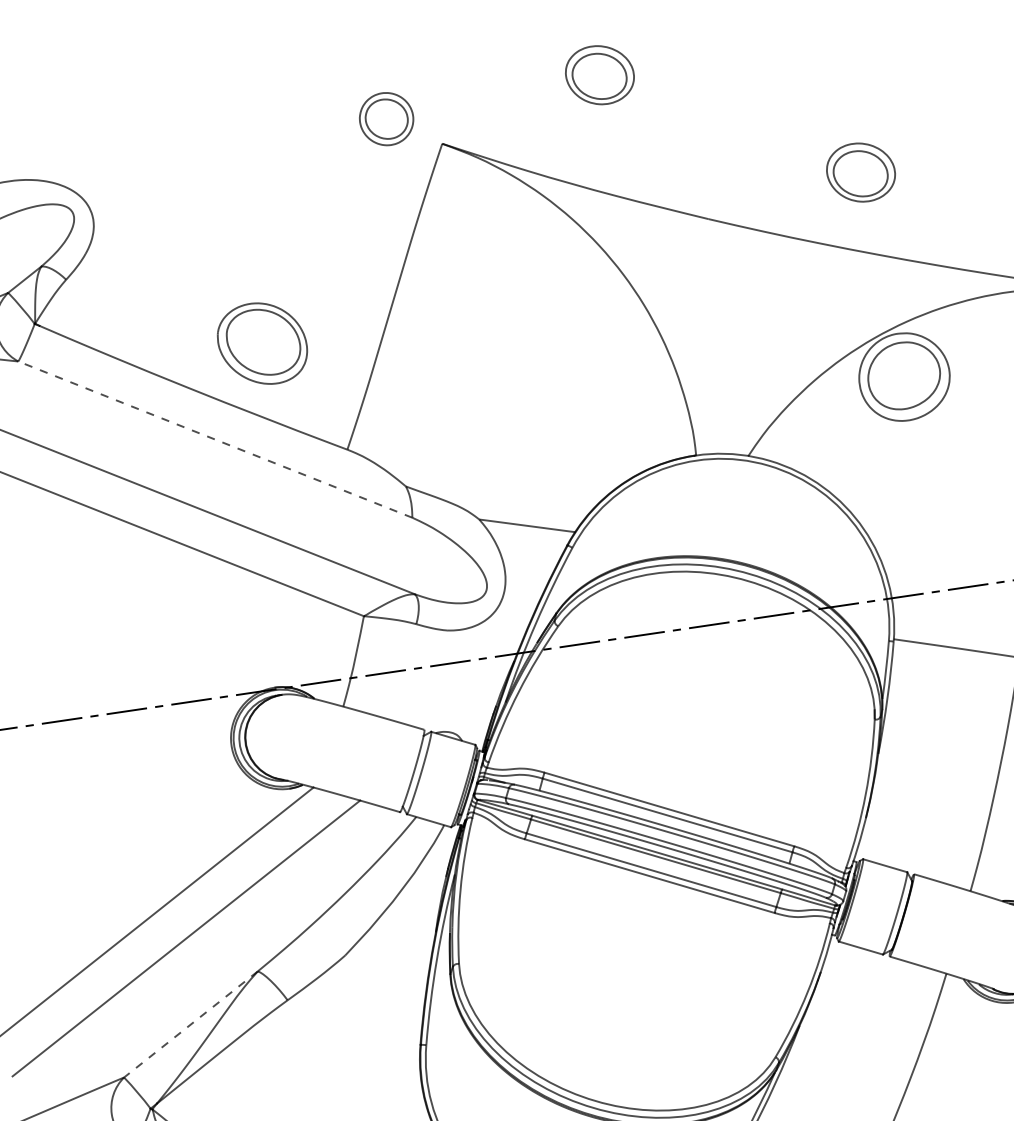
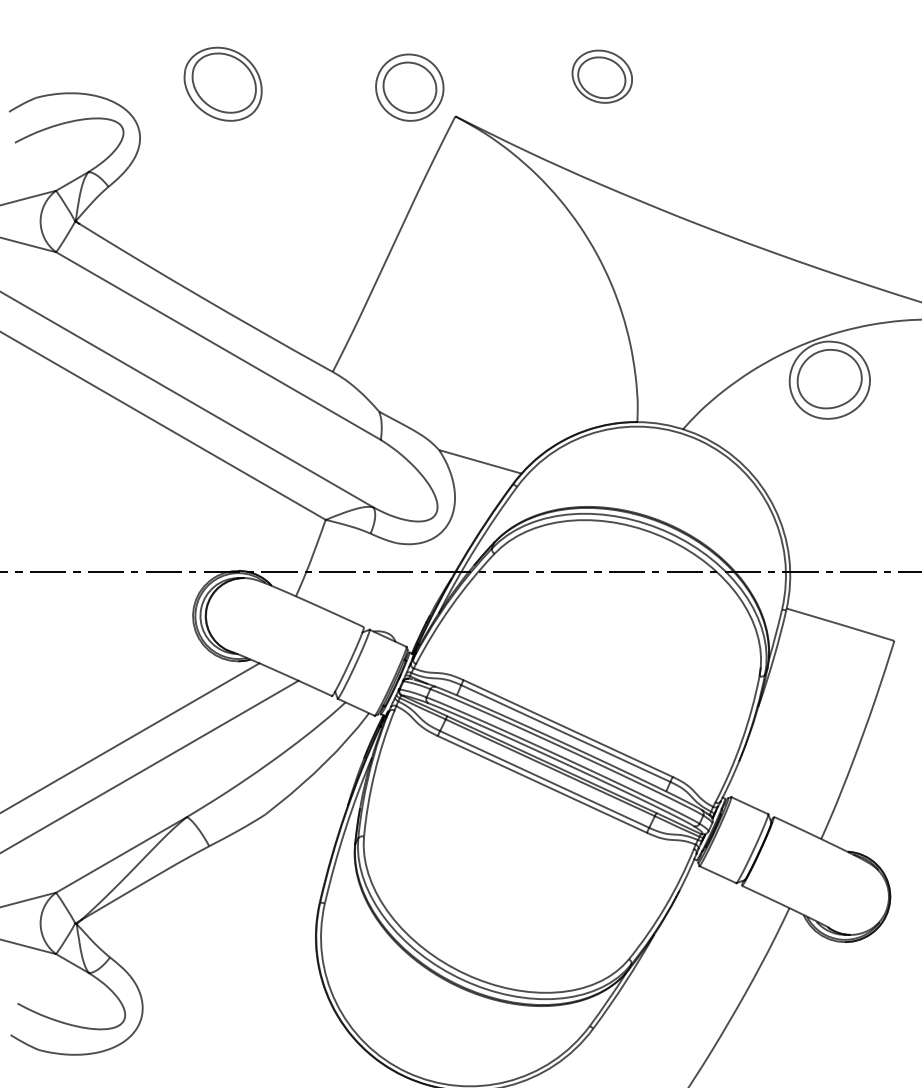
part: (386, 119) -> (409, 87), size x1.43
part: (860, 172) -> (817, 195), removed
part: (261, 343) -> (222, 83), moved
line: (215, 440) -> (218, 346), dashed -> solid
line: (190, 1024) -> (121, 854), dashed -> solid

